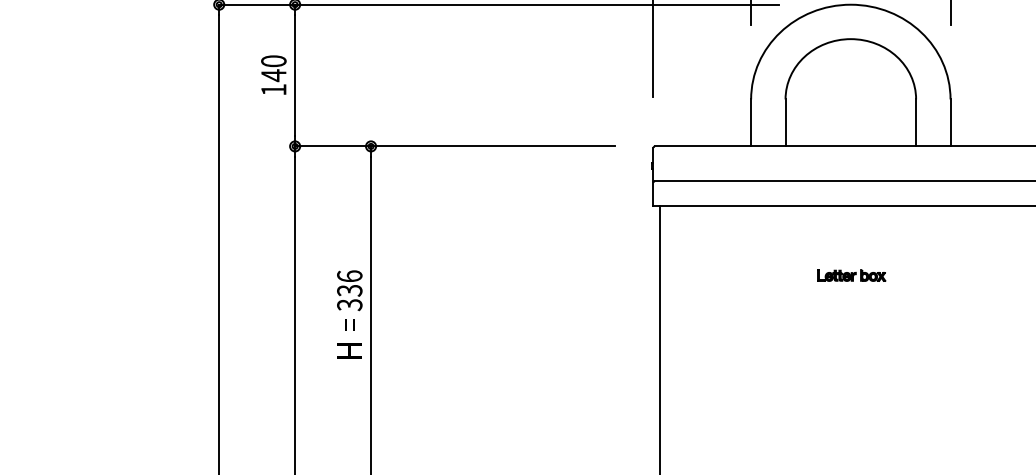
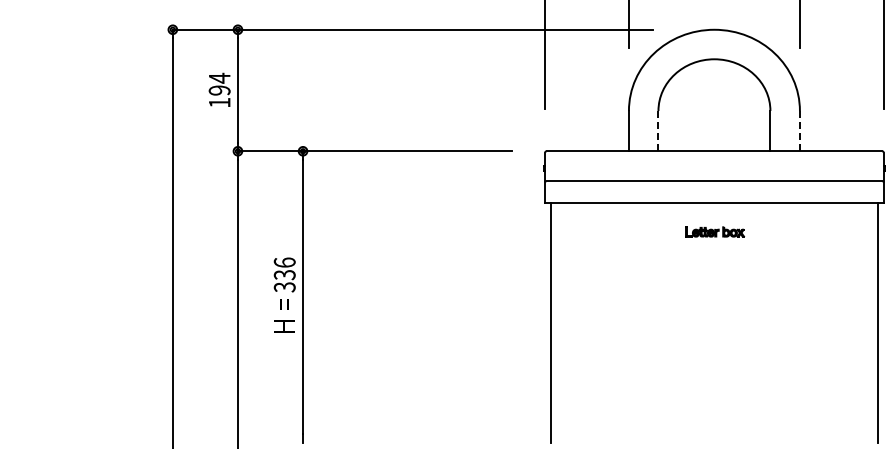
text: (273, 68) -> (219, 84), 140 -> 194
line: (785, 123) -> (658, 131), solid -> dashed
line: (950, 123) -> (799, 131), solid -> dashed
part: (852, 274) -> (715, 231), moved

